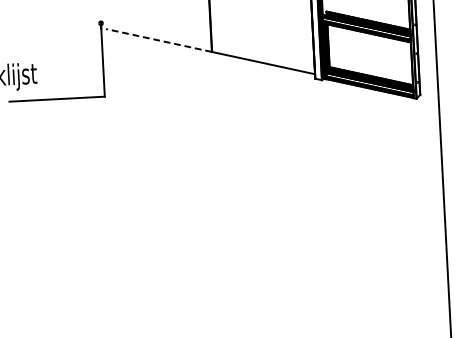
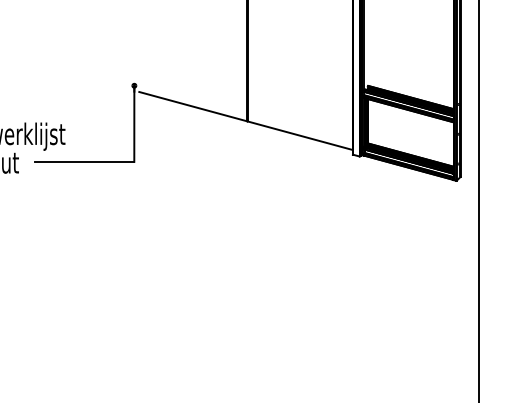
line: (158, 40) -> (192, 106), dashed -> solid

